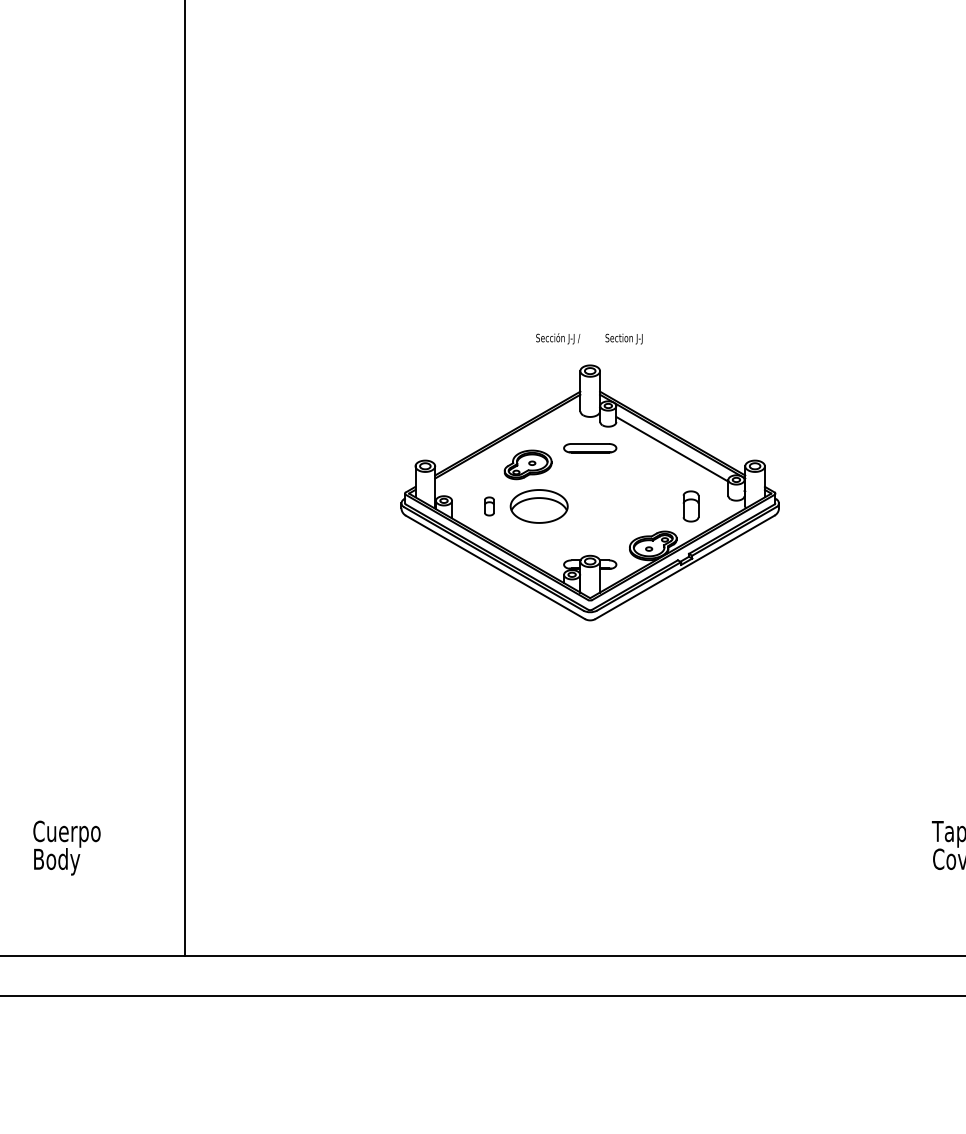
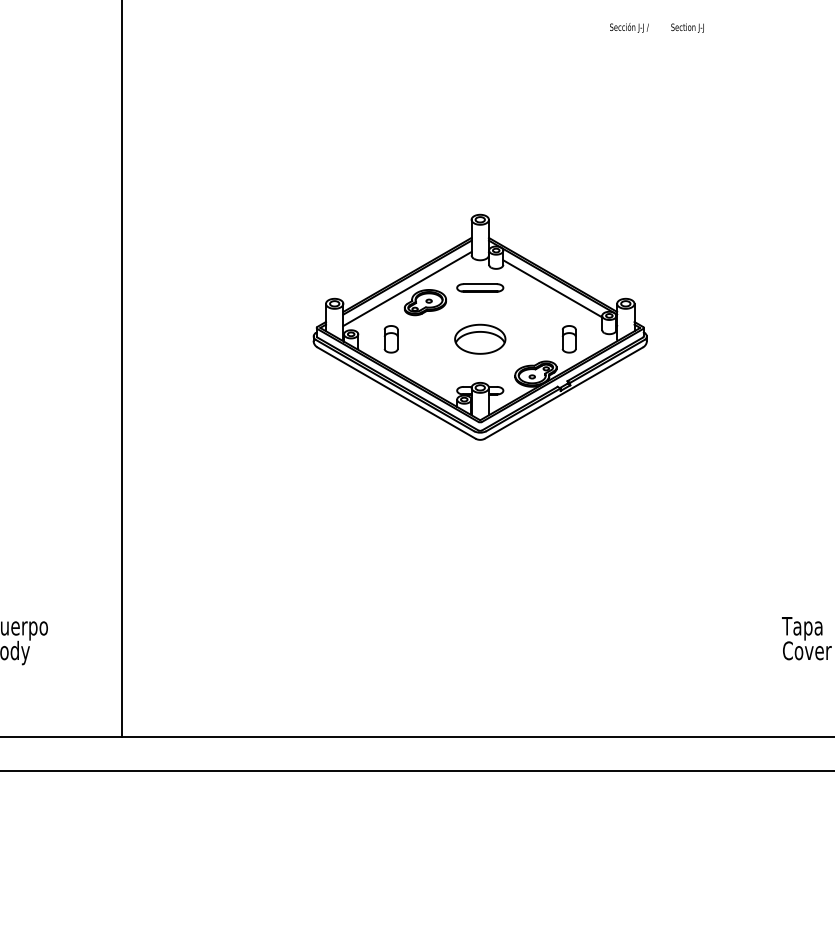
text: (589, 338) -> (657, 27), moved
line: (507, 449) -> (407, 289), added
part: (489, 506) -> (391, 339), size x1.67
part: (538, 506) -> (479, 339), moved

